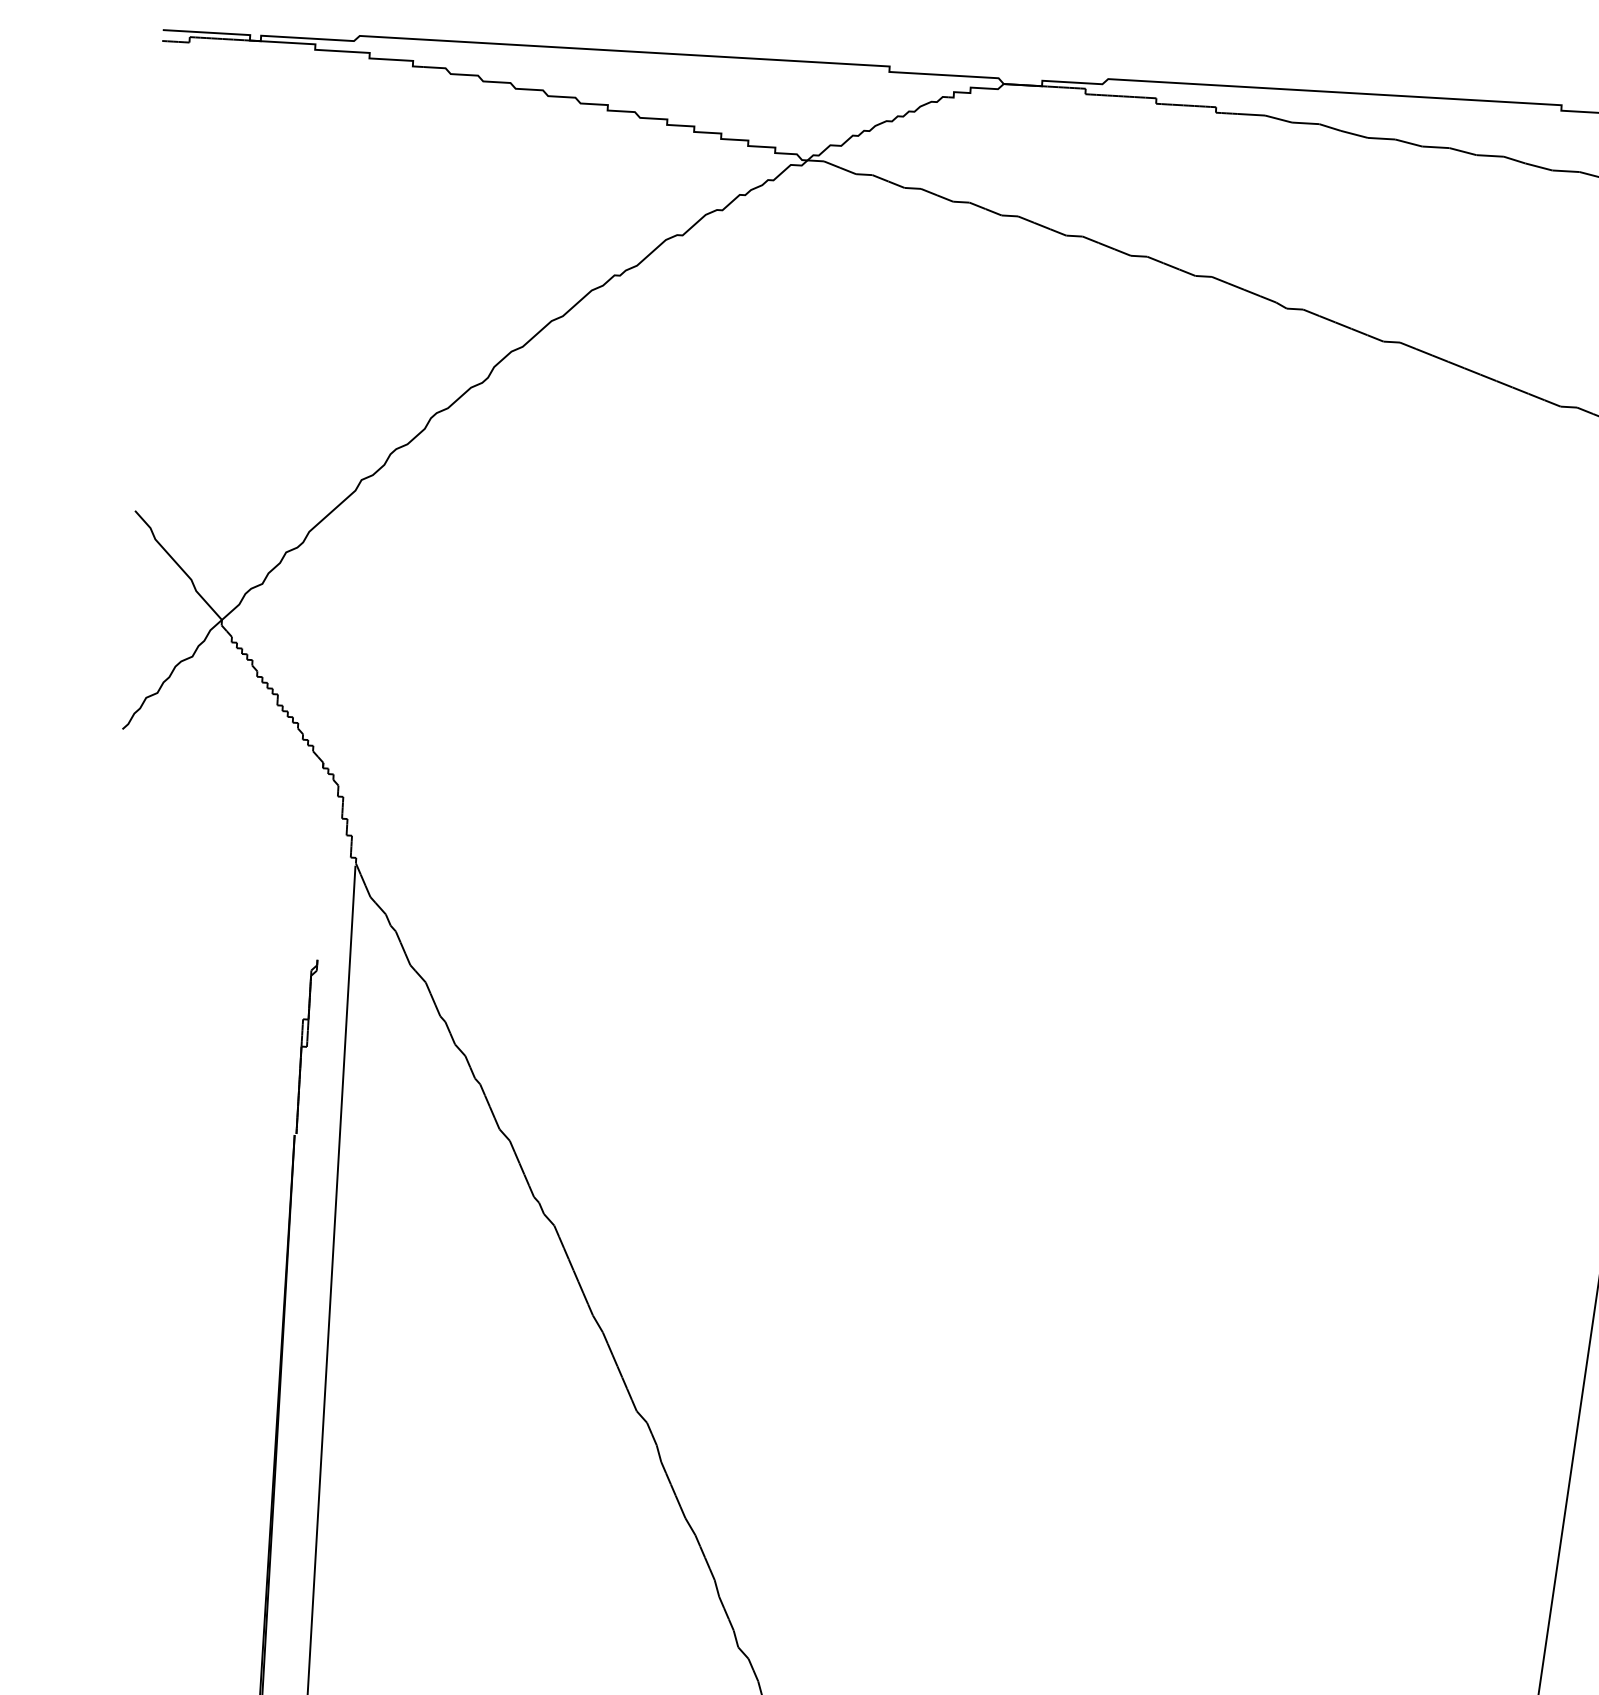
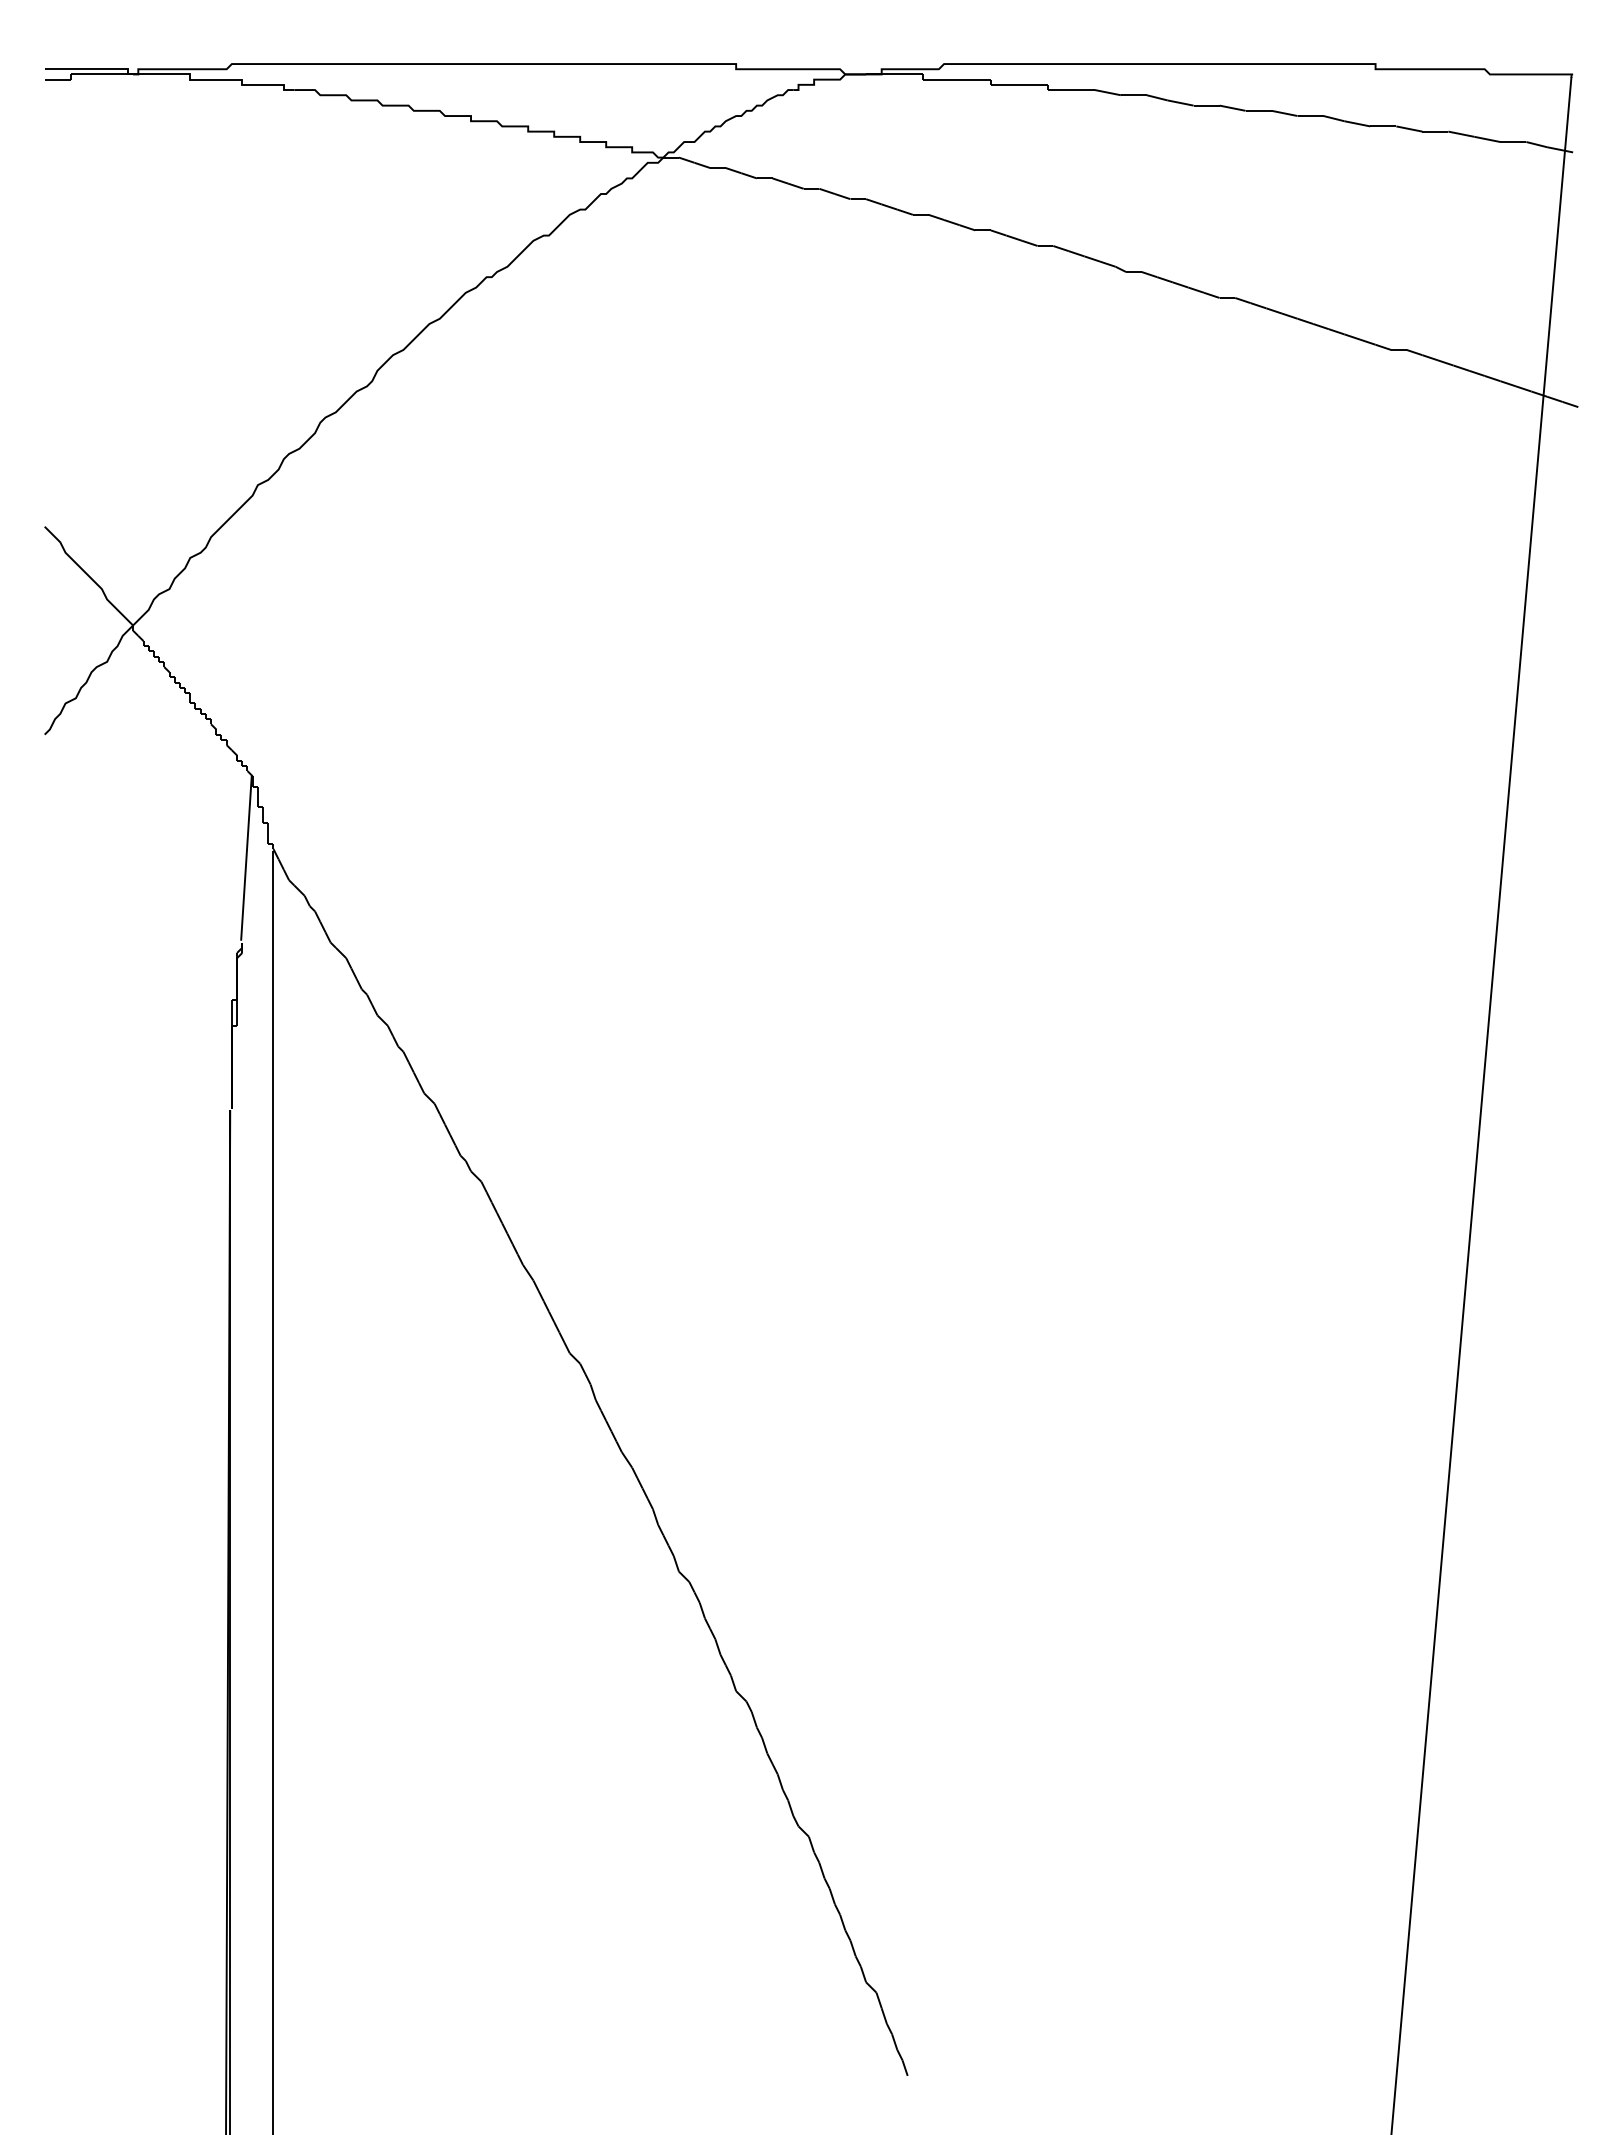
line: (327, 870) -> (246, 857), added

